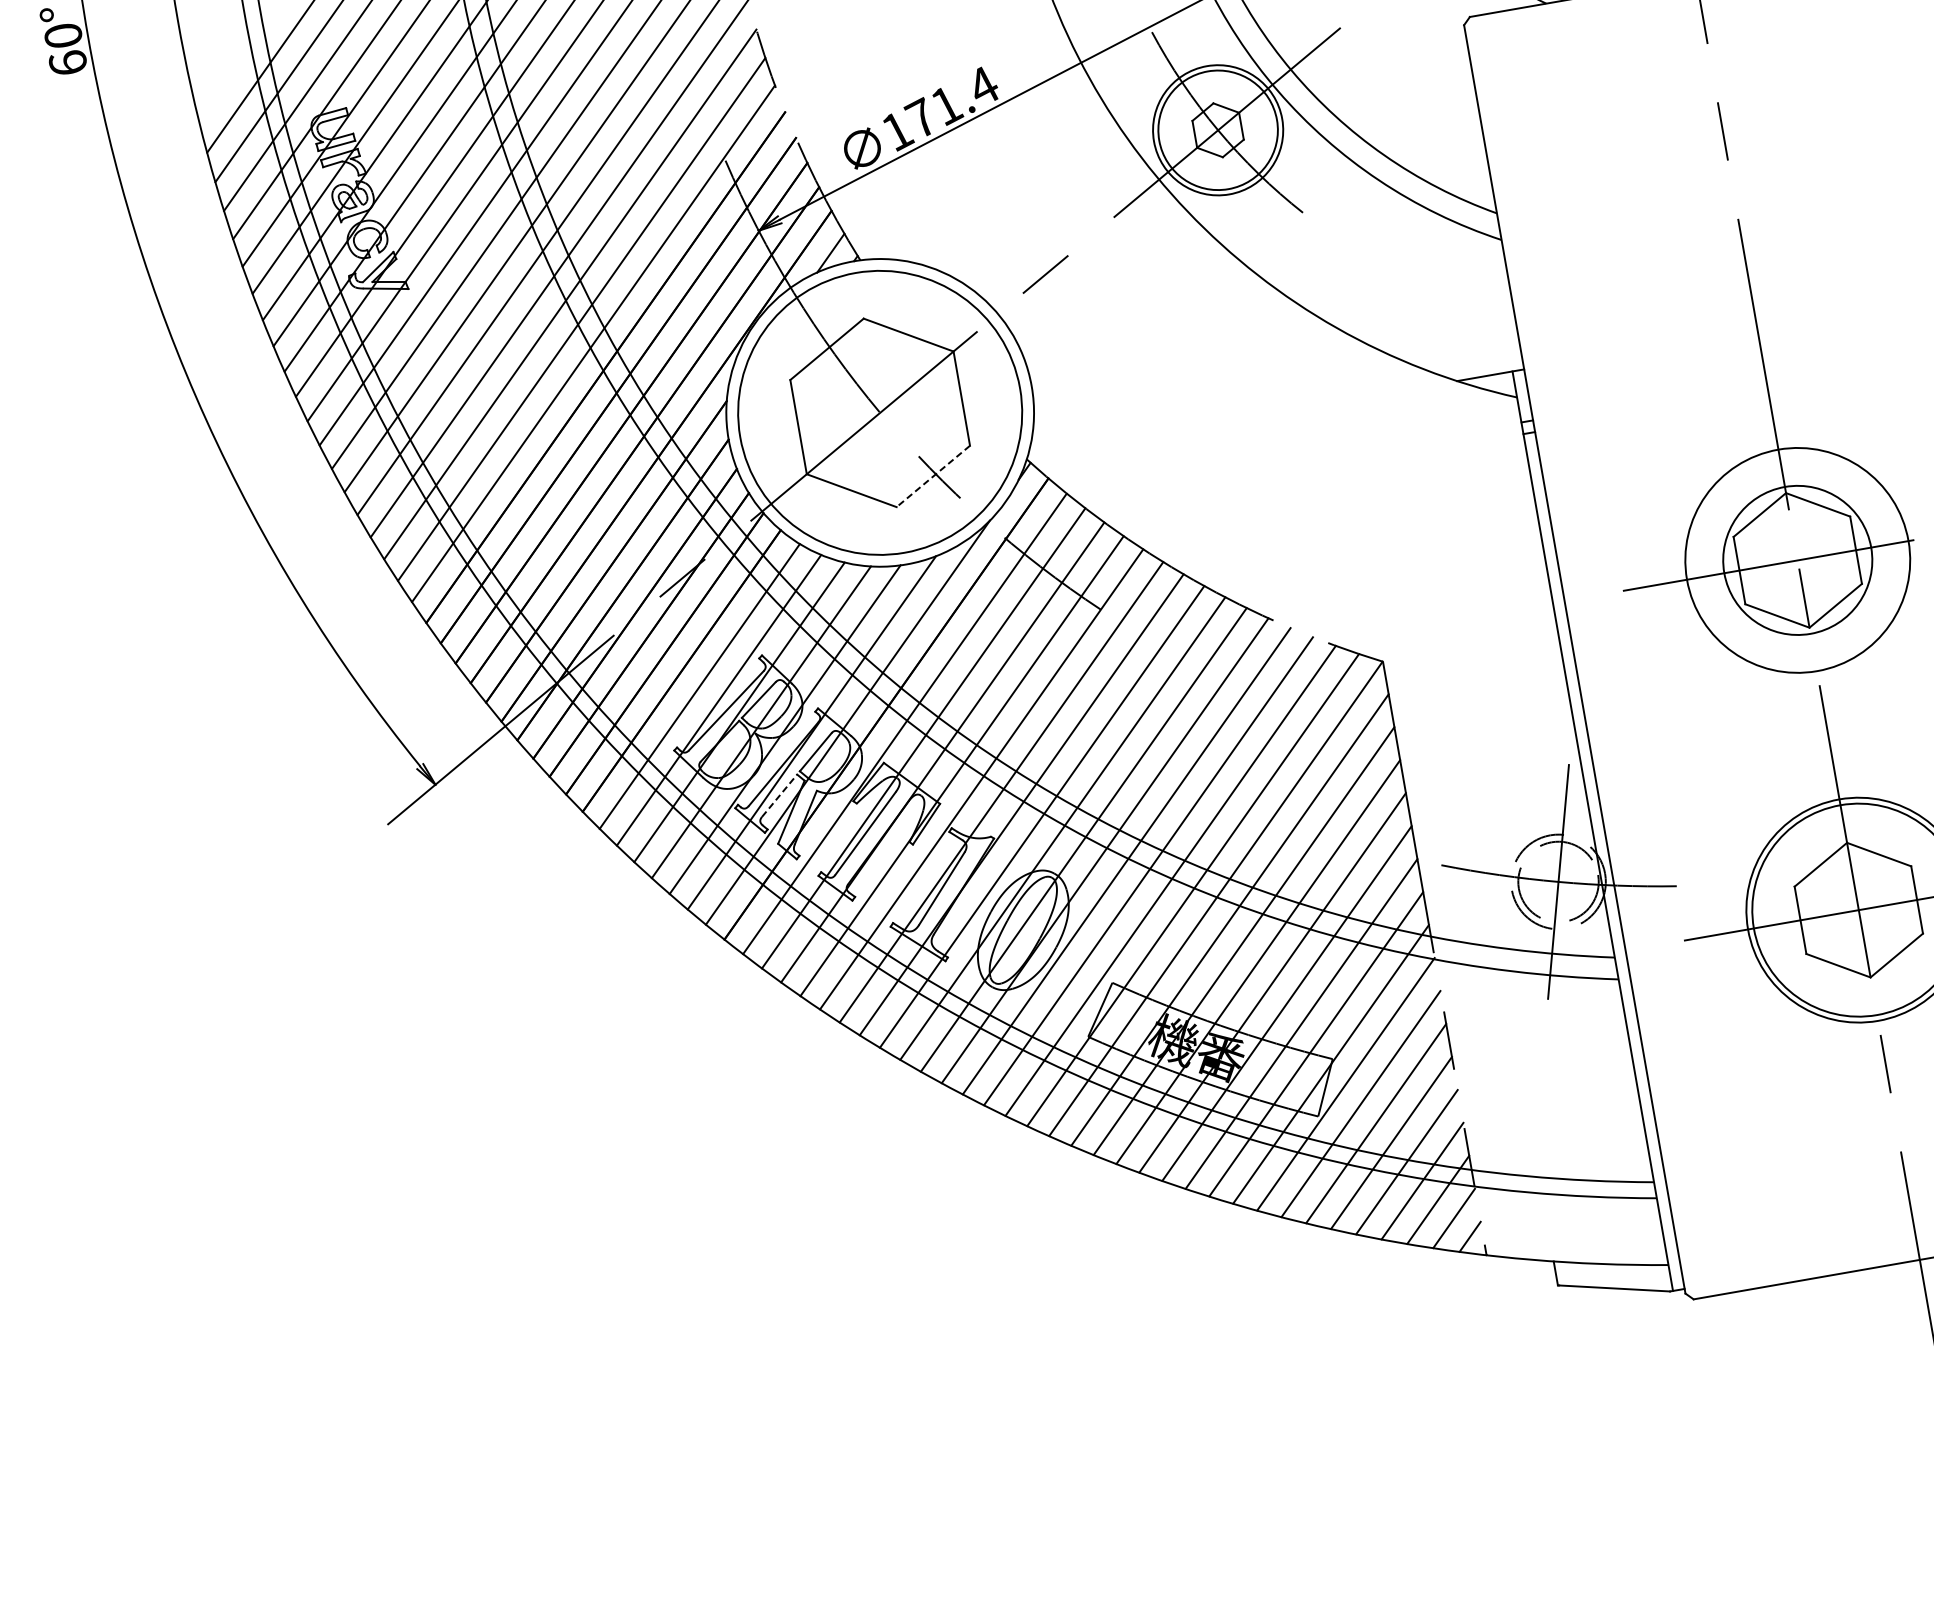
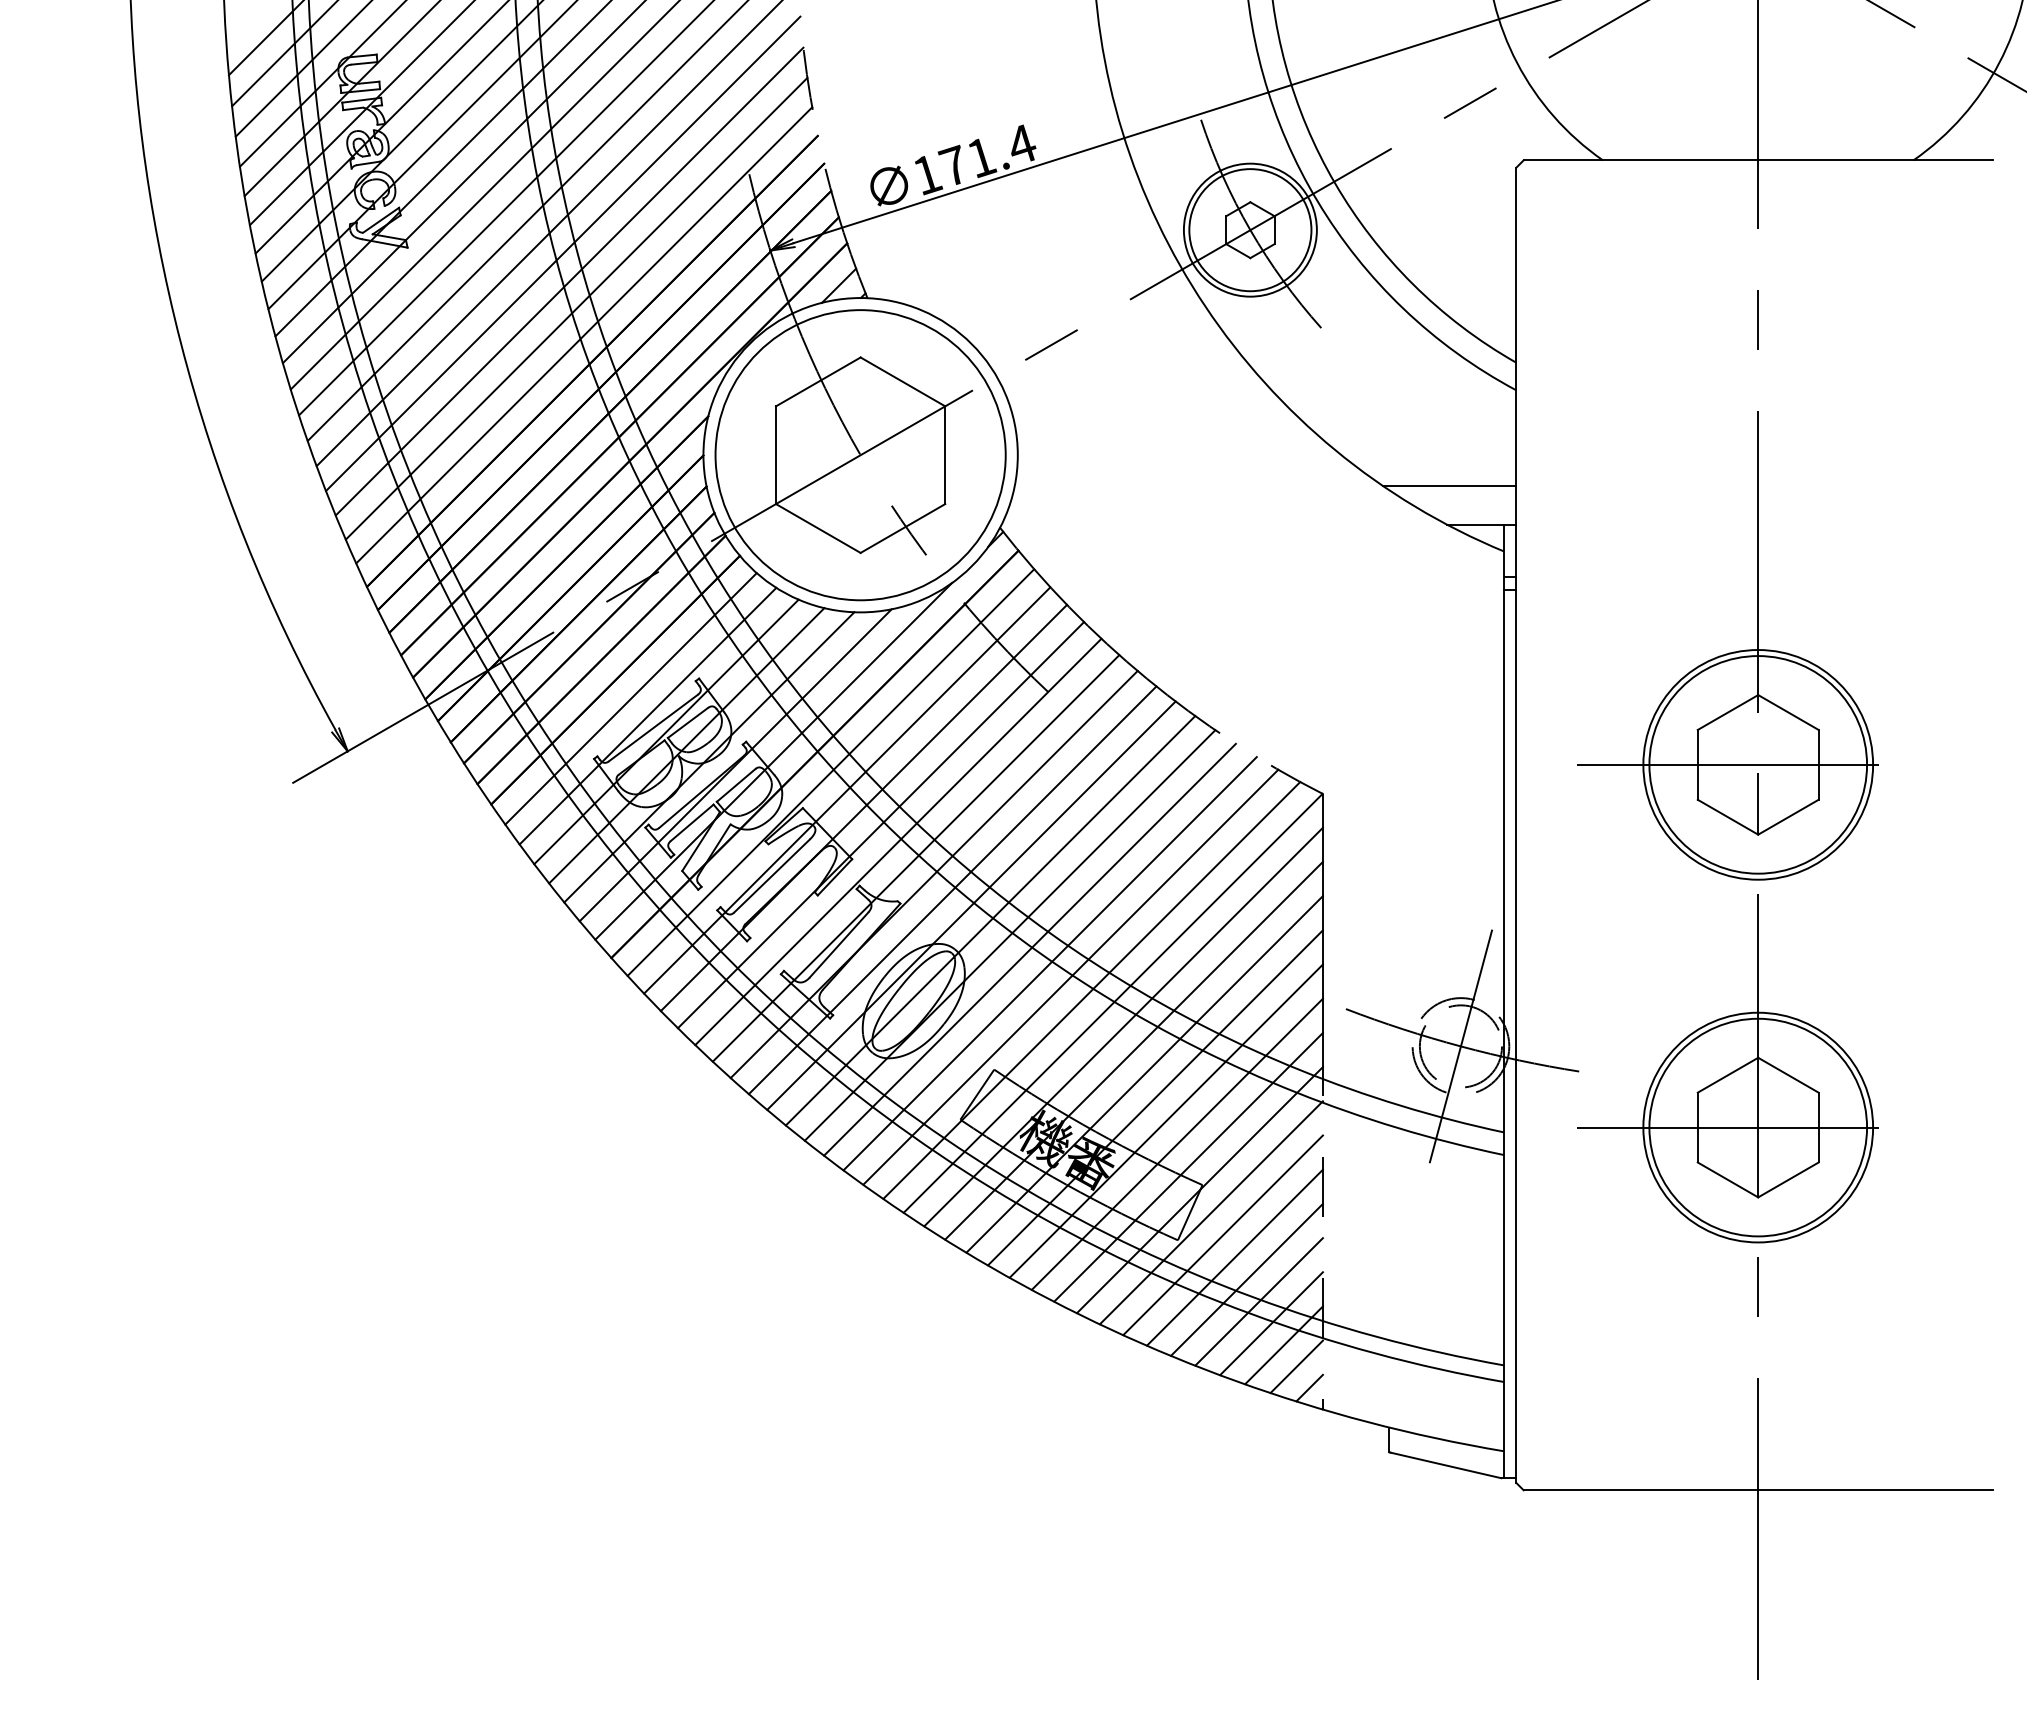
line: (1453, 343) -> (1449, 486), added
line: (932, 476) -> (902, 528), dashed -> solid
circle: (1797, 560) -> (1758, 764), size x1.43
line: (779, 795) -> (692, 822), dashed -> solid

